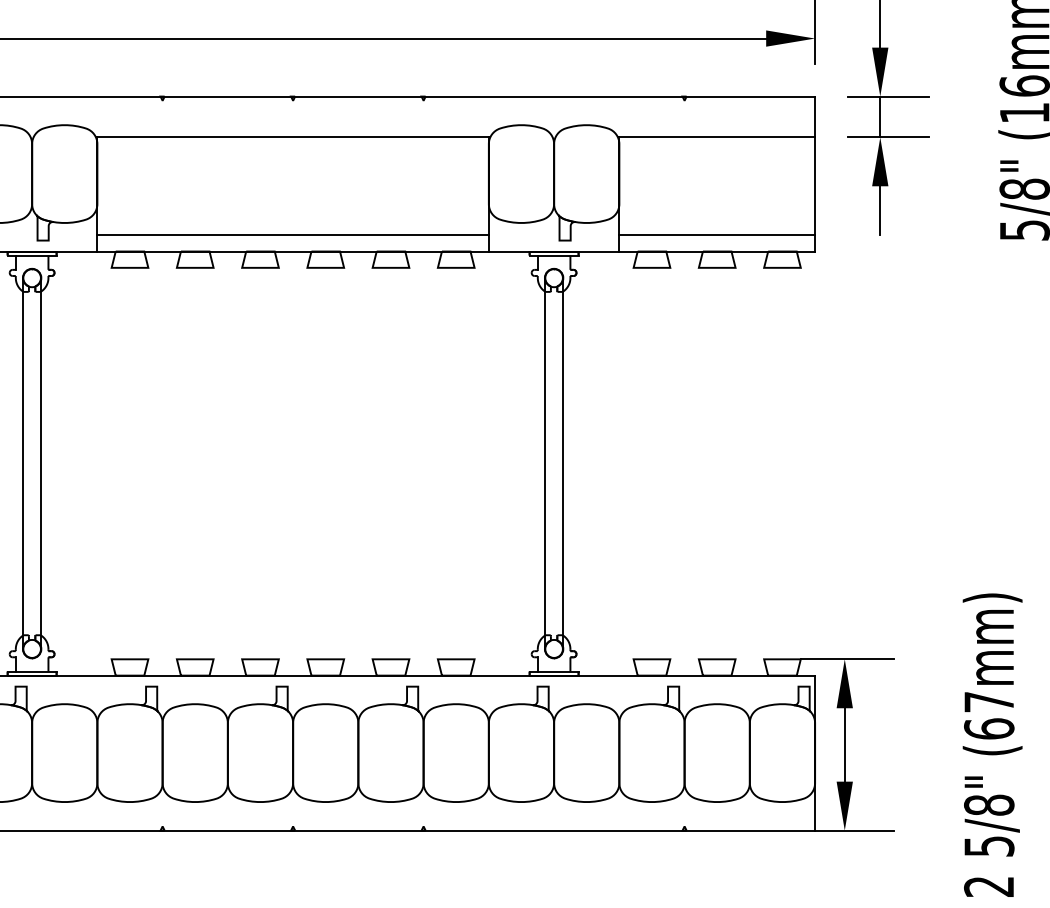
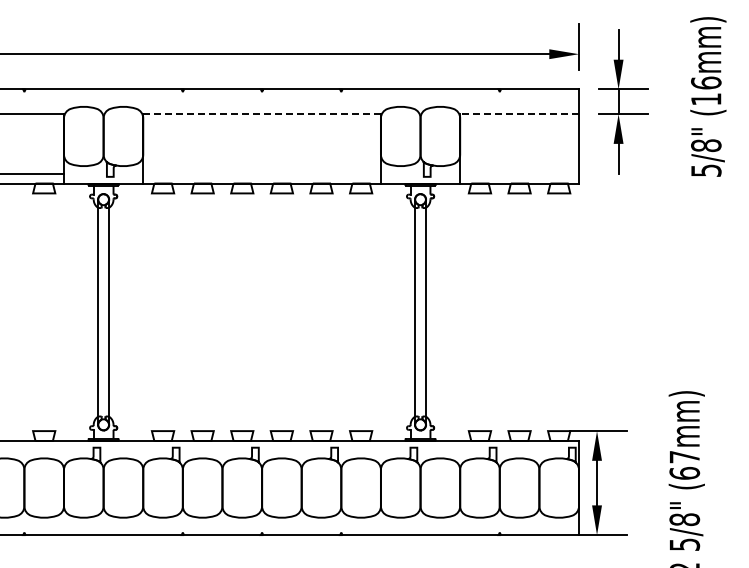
line: (293, 137) -> (262, 114), solid -> dashed
line: (717, 137) -> (519, 114), solid -> dashed
line: (292, 235) -> (261, 173), removed
line: (717, 235) -> (519, 173), removed

